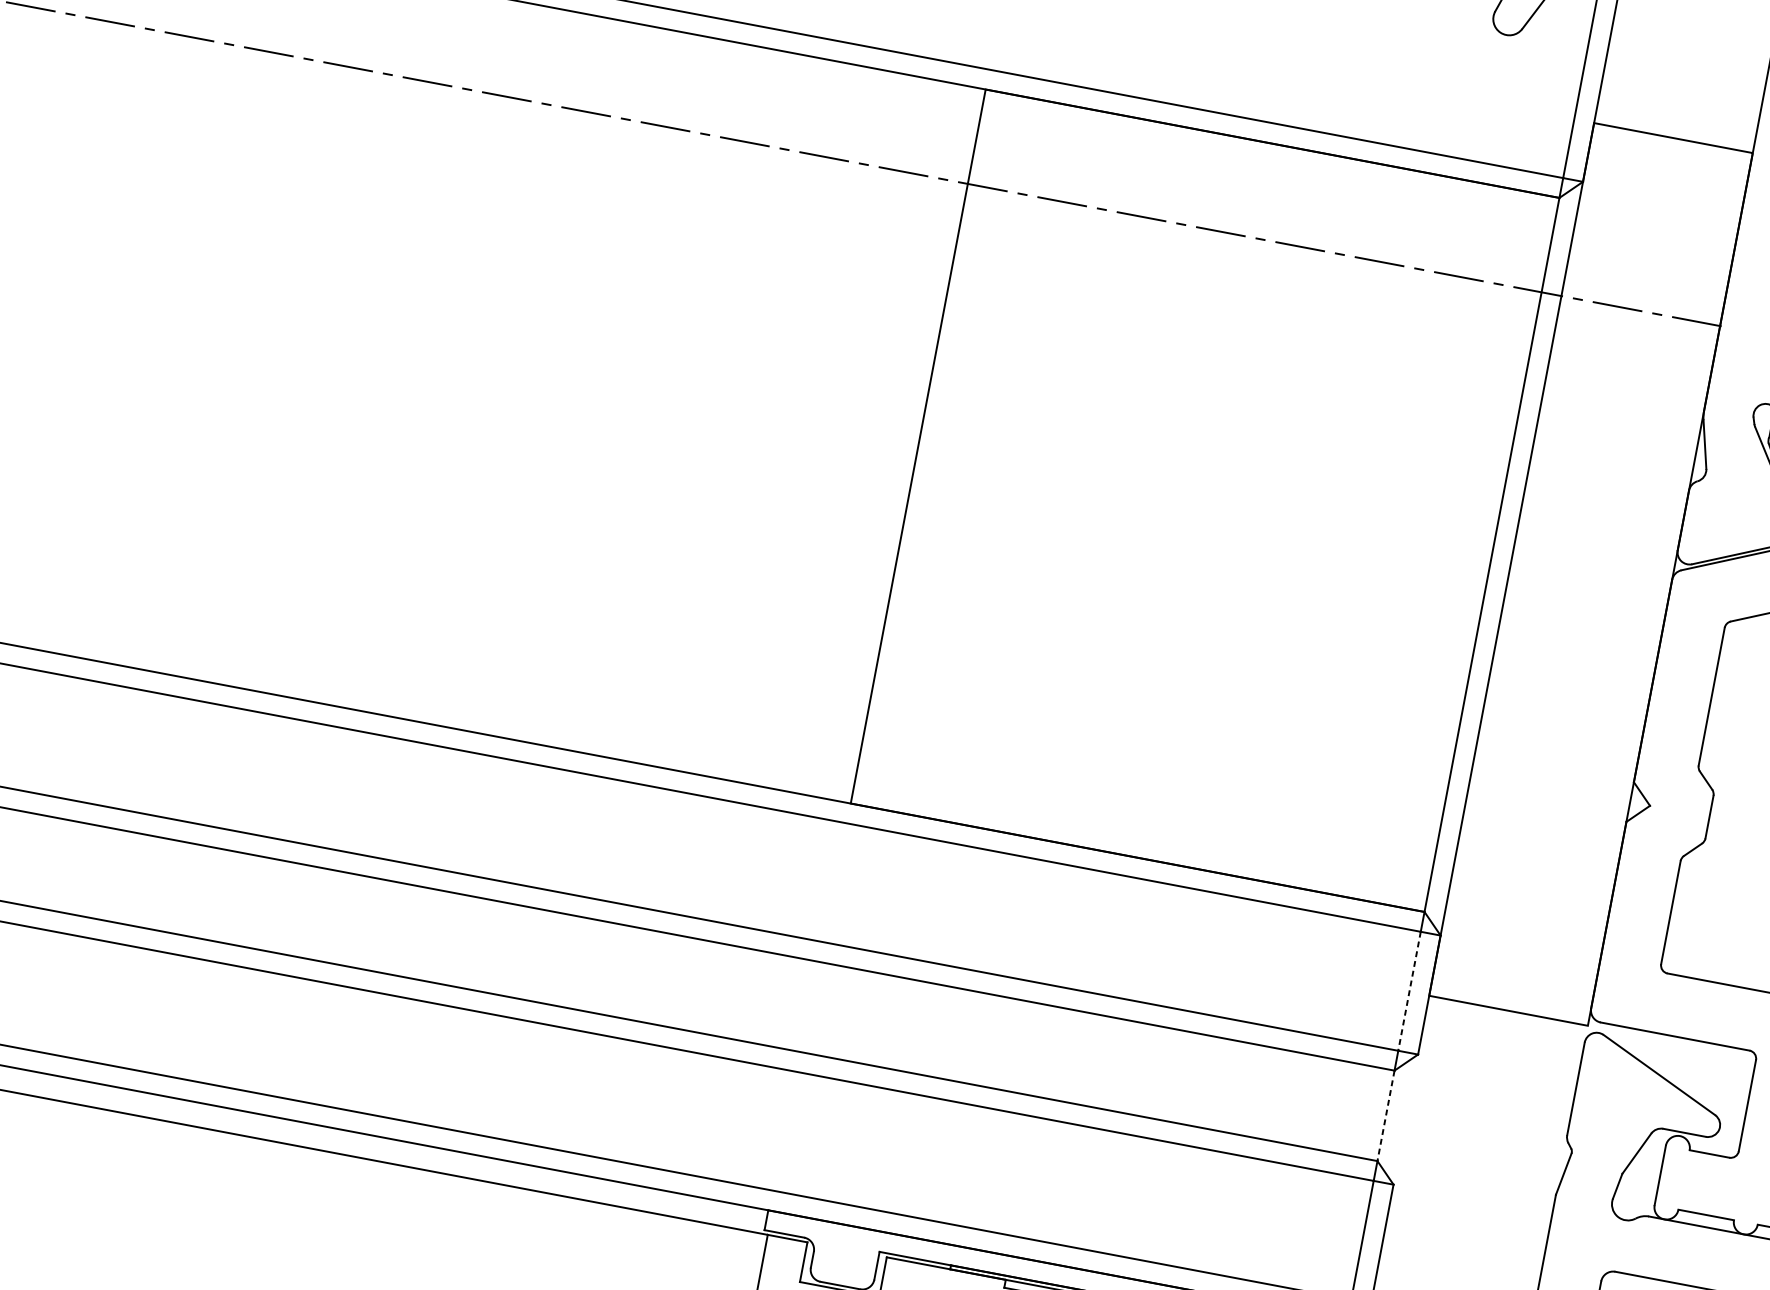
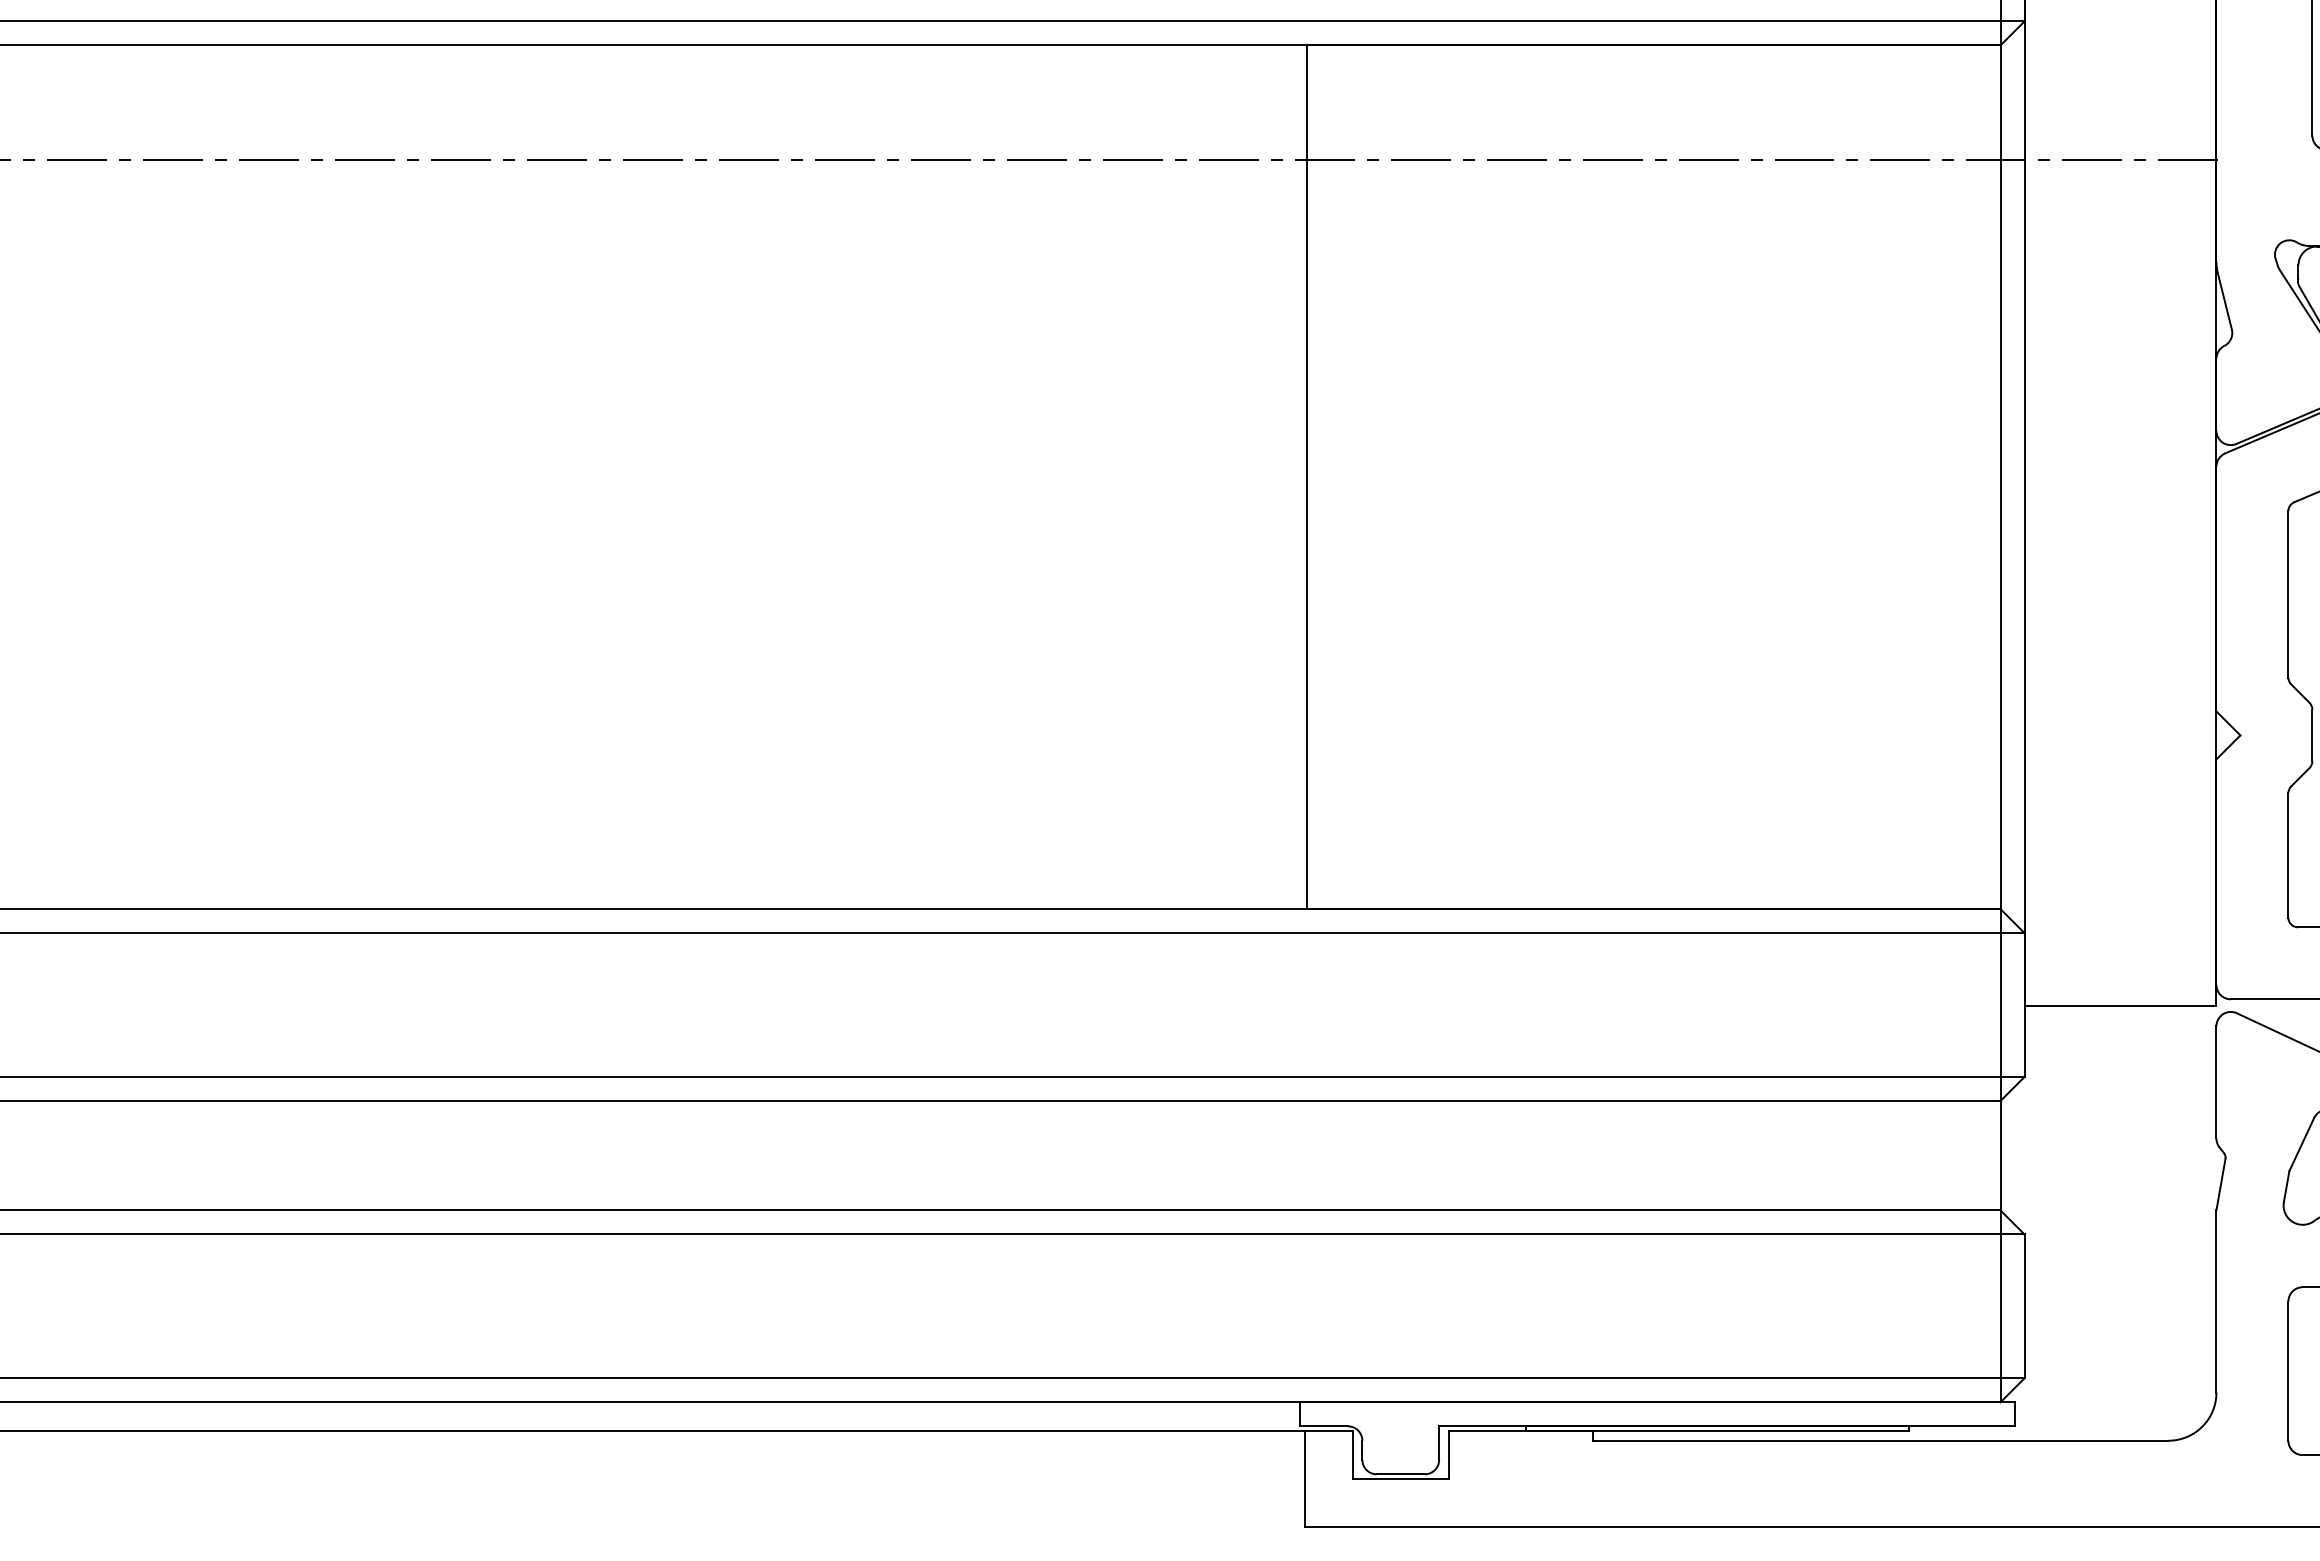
line: (1409, 991) -> (2000, 1005), dashed -> solid
line: (1386, 1115) -> (2000, 1155), dashed -> solid

